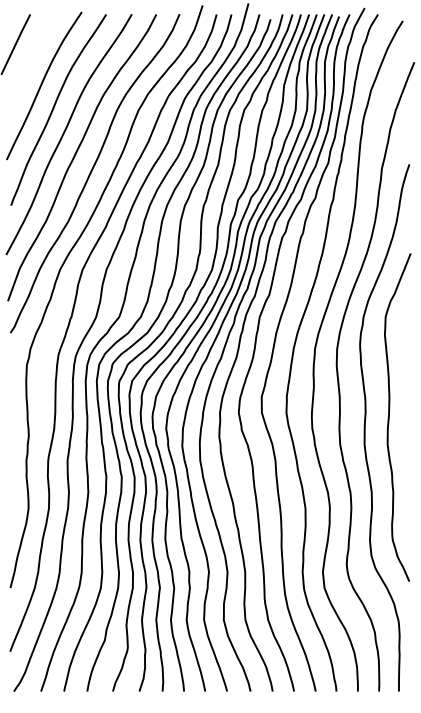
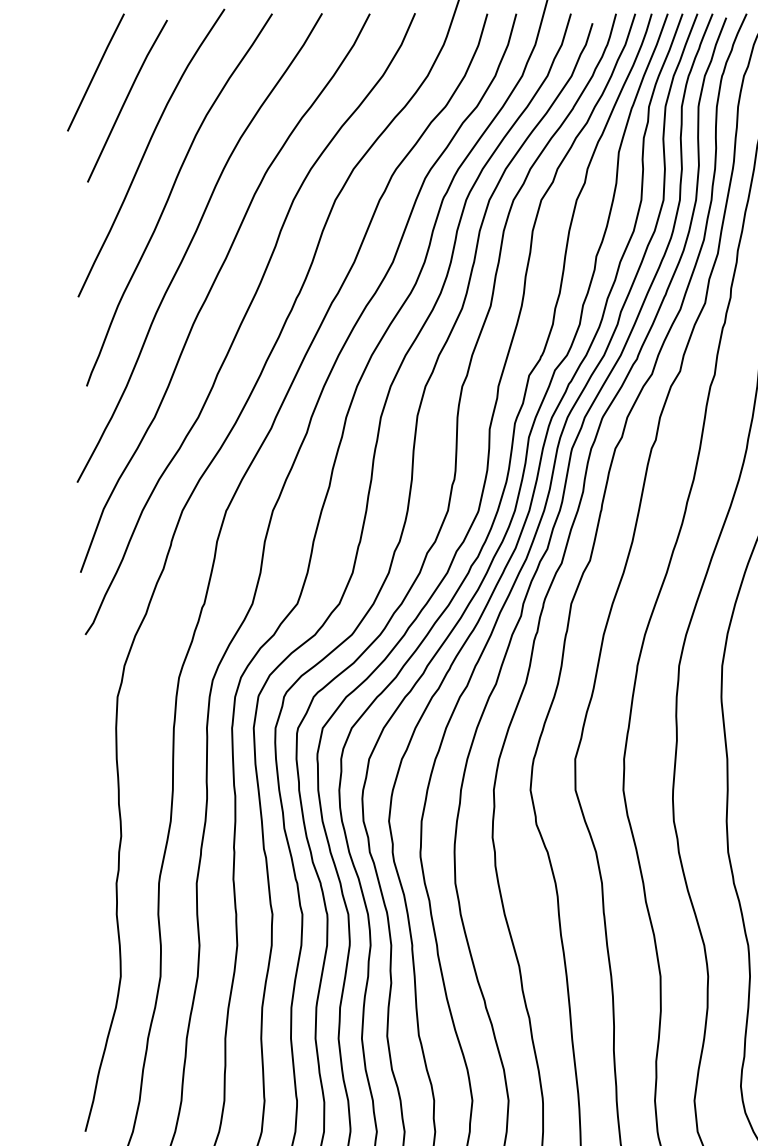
line: (32, 58) -> (128, 99), added

